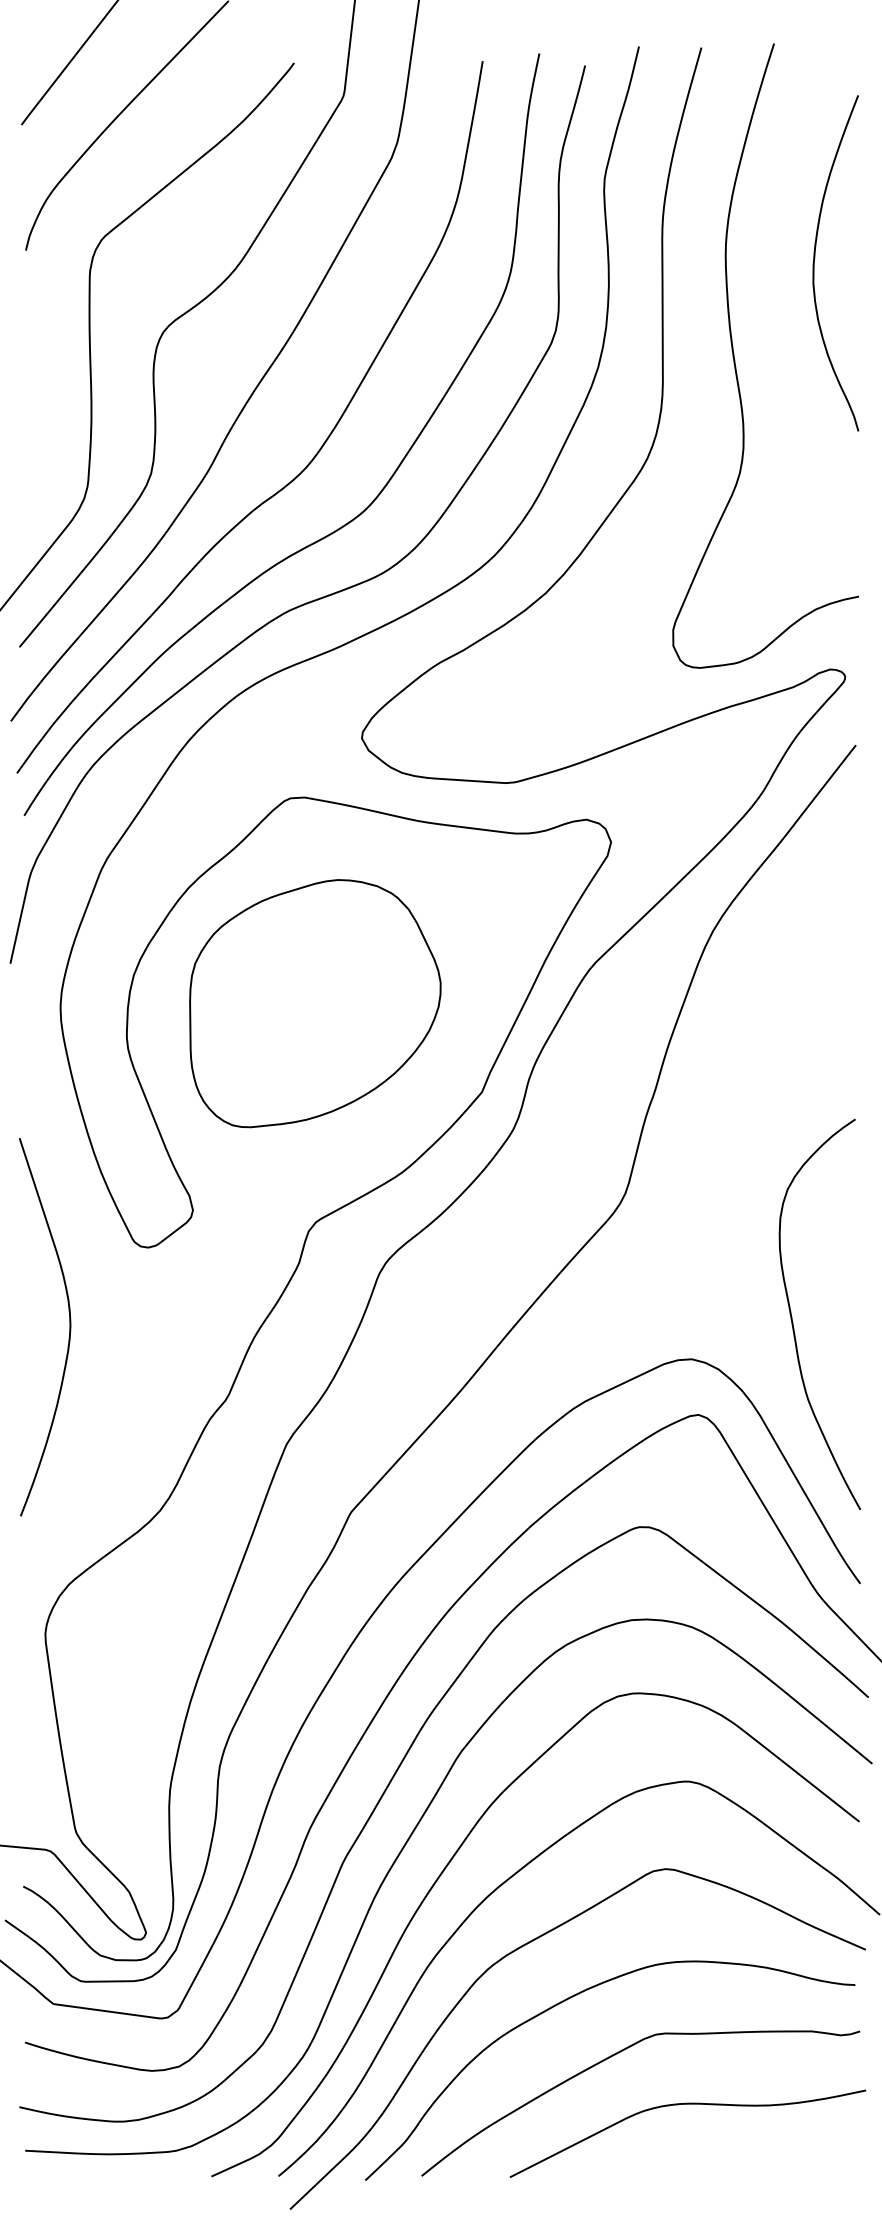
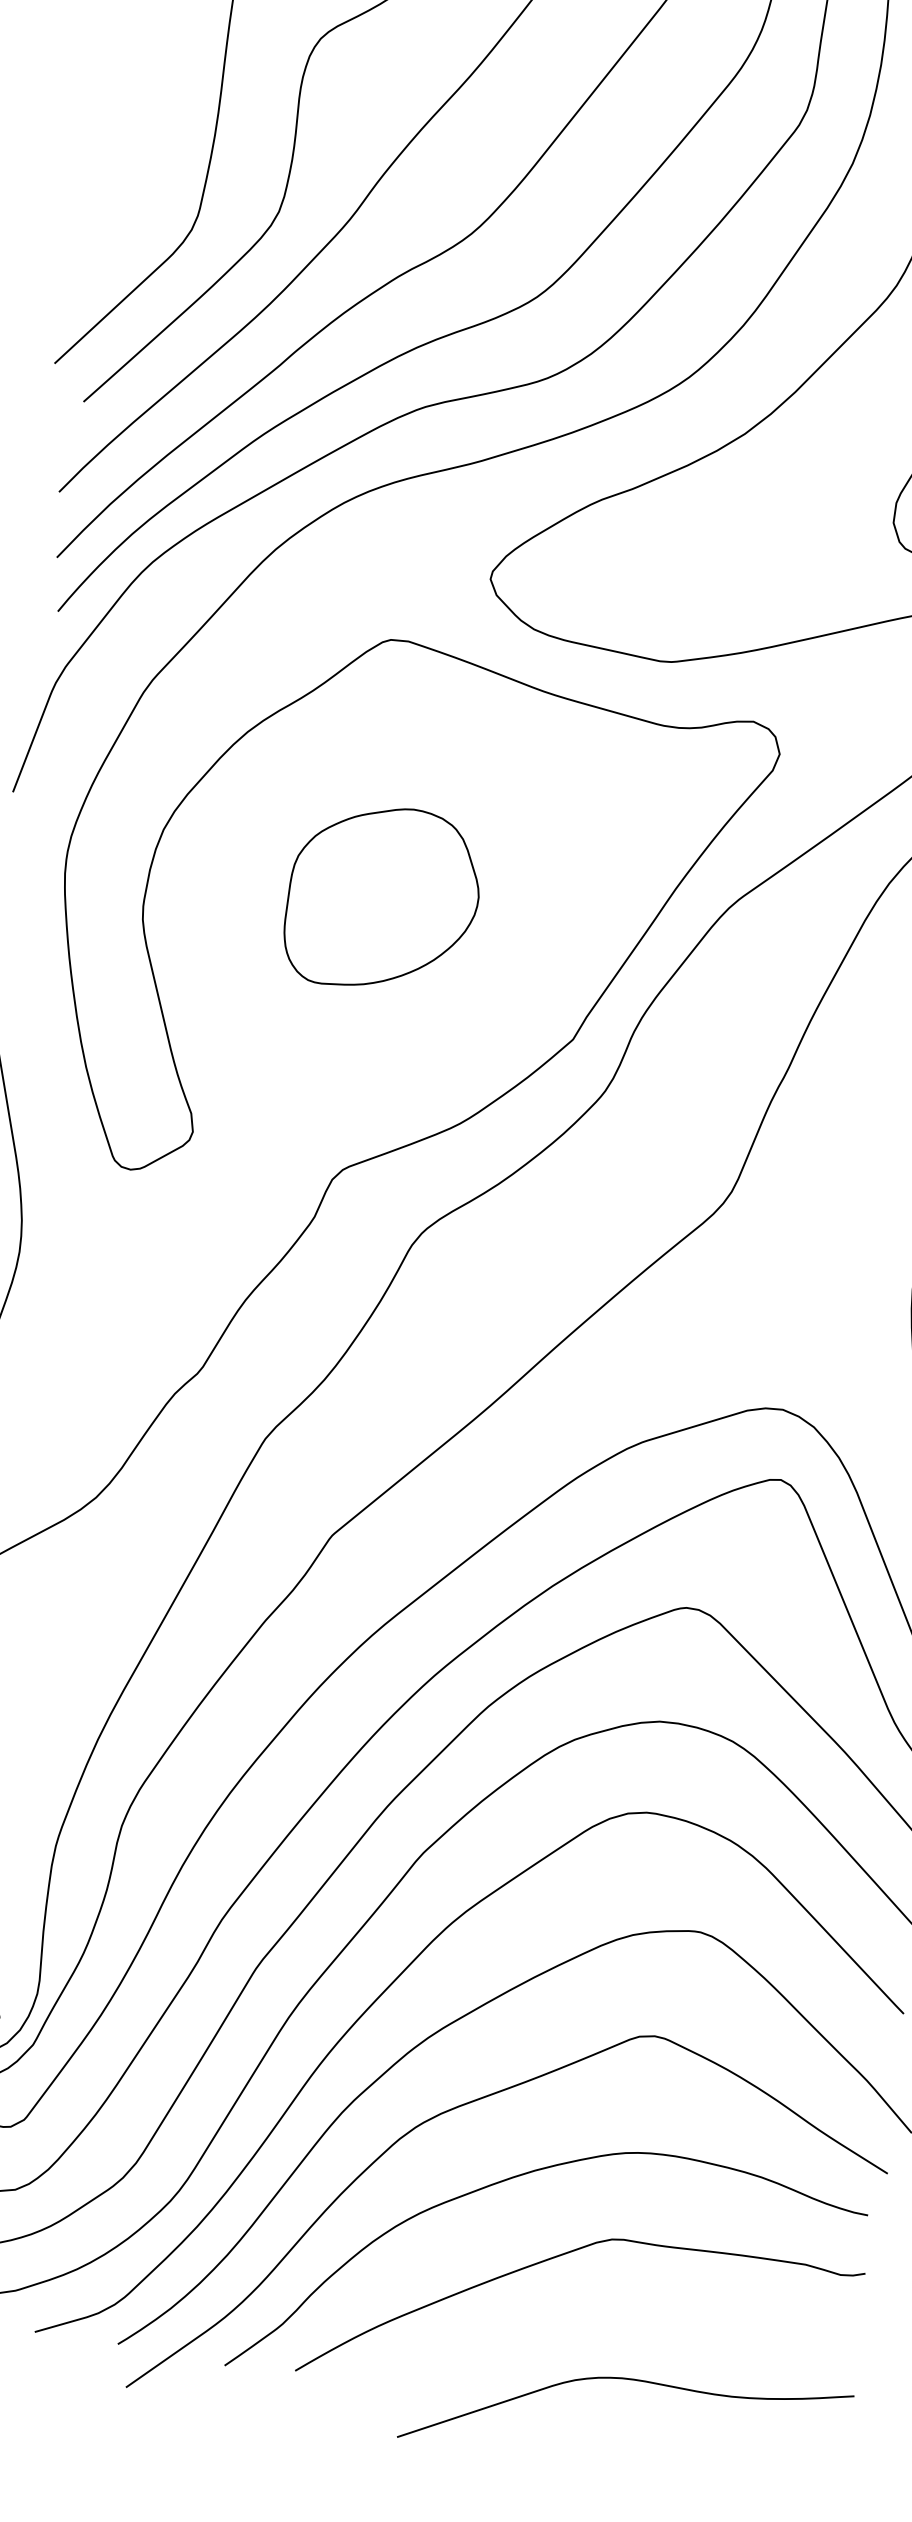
part: (315, 1003) -> (383, 898), size x0.6
curve: (687, 2104) -> (630, 2380), moved

